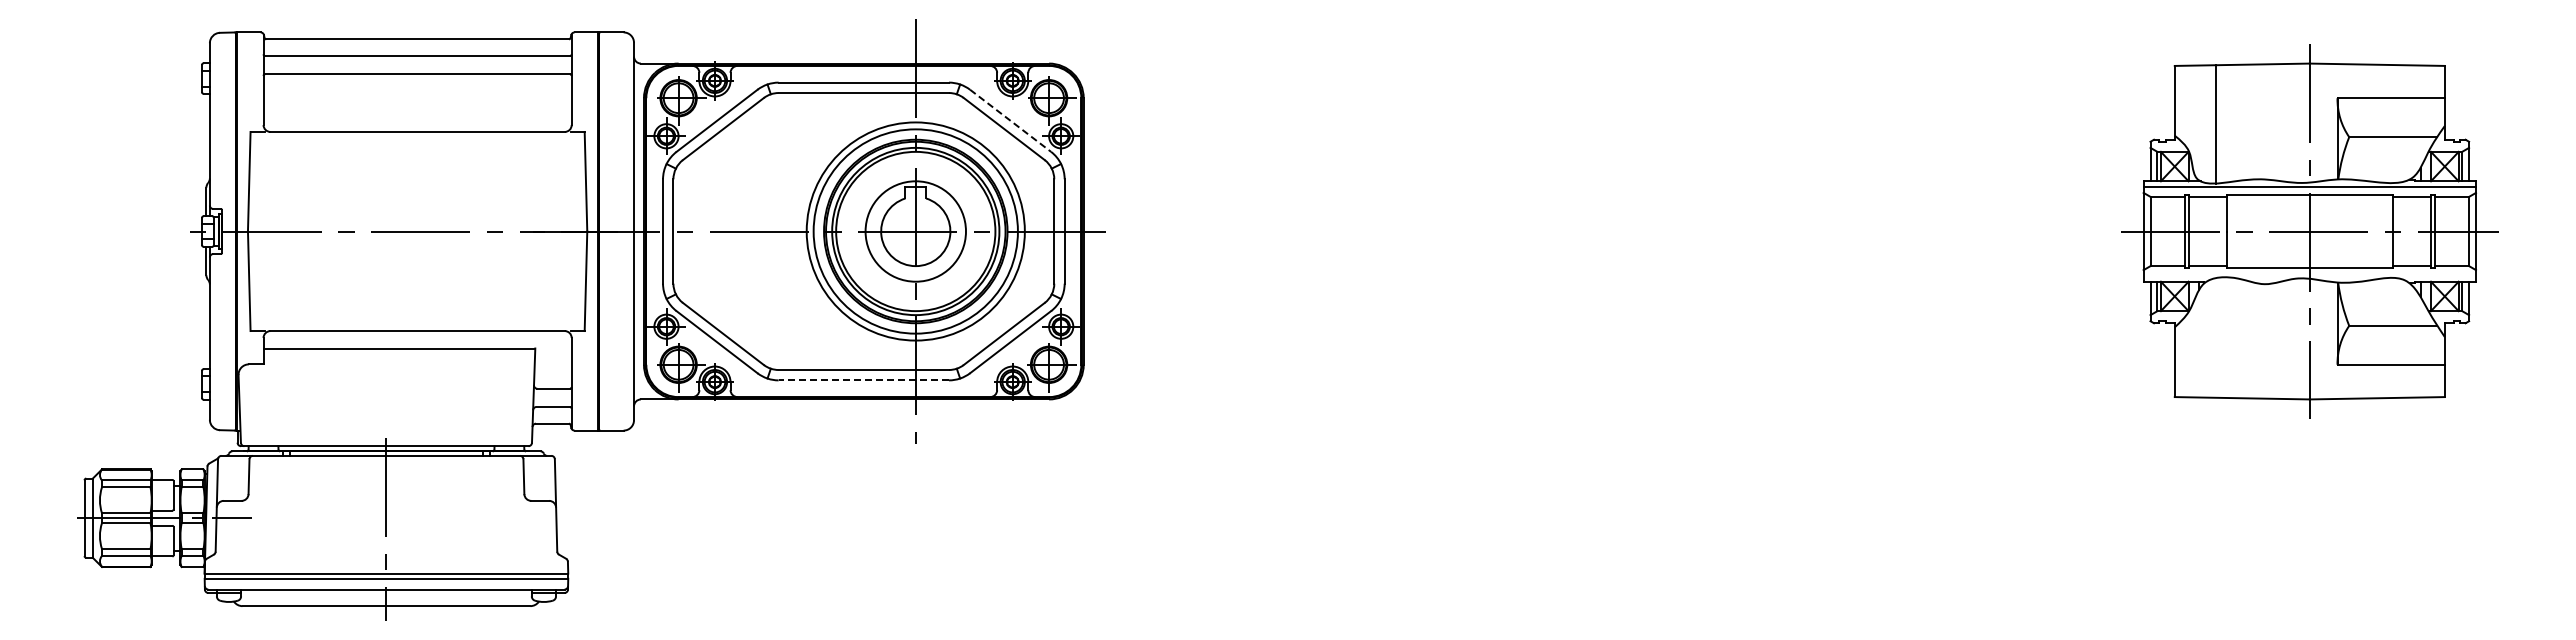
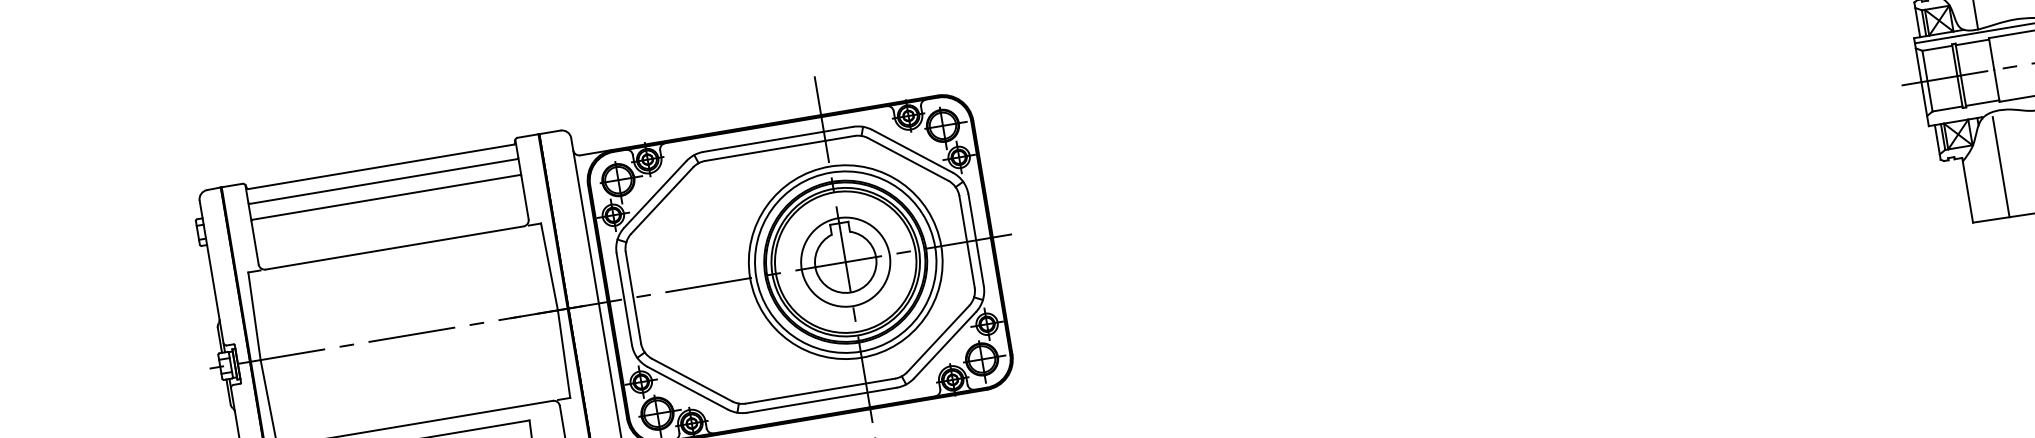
line: (1011, 121) -> (913, 151), dashed -> solid
line: (2216, 340) -> (2001, 166), added
line: (863, 380) -> (821, 400), dashed -> solid

